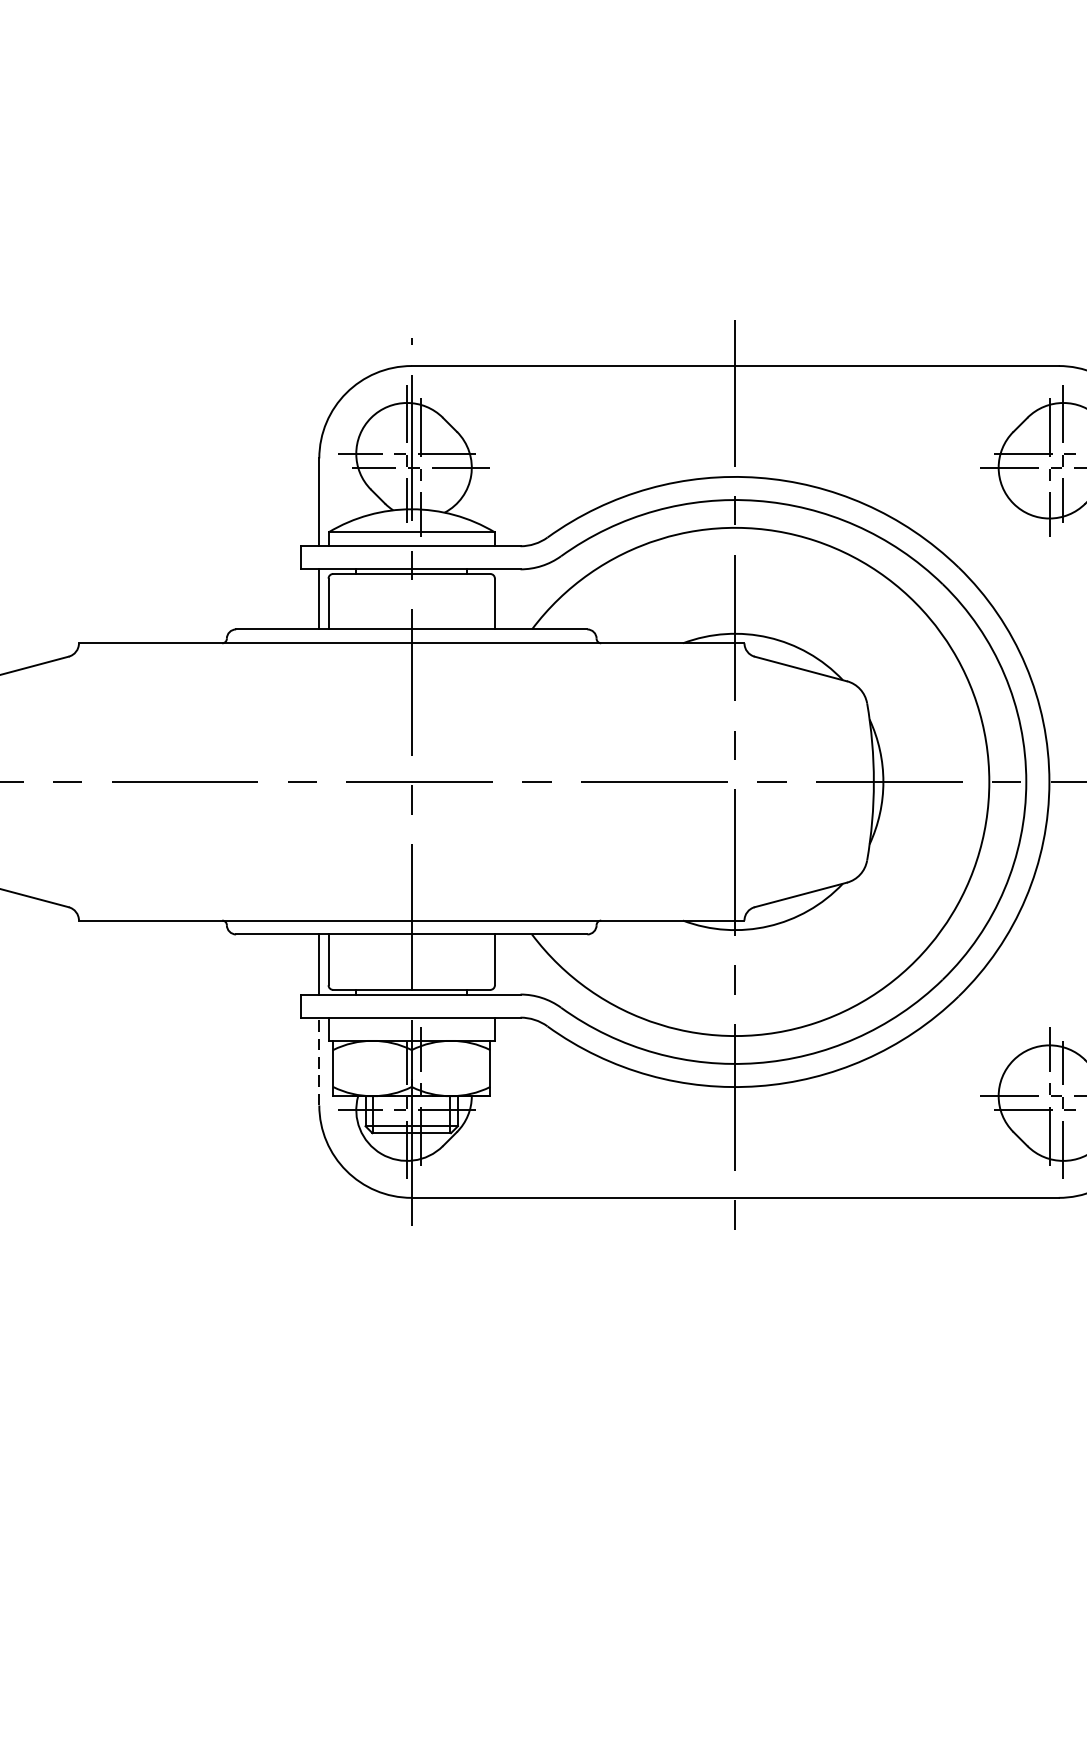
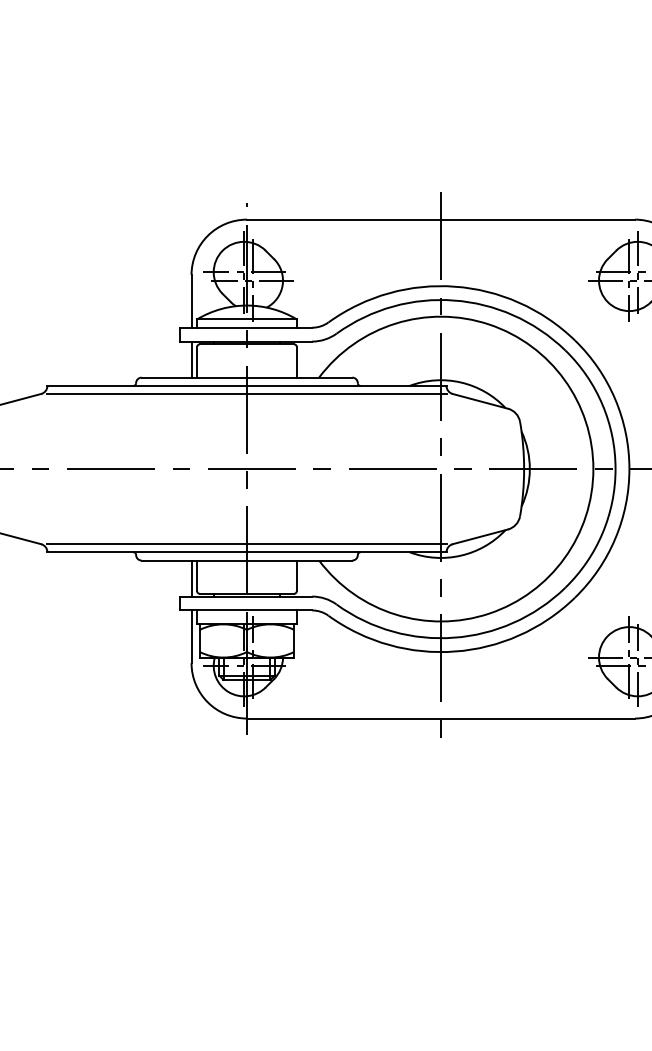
line: (410, 657) -> (246, 394), added
line: (410, 906) -> (246, 543), added
line: (319, 1061) -> (191, 636), dashed -> solid

